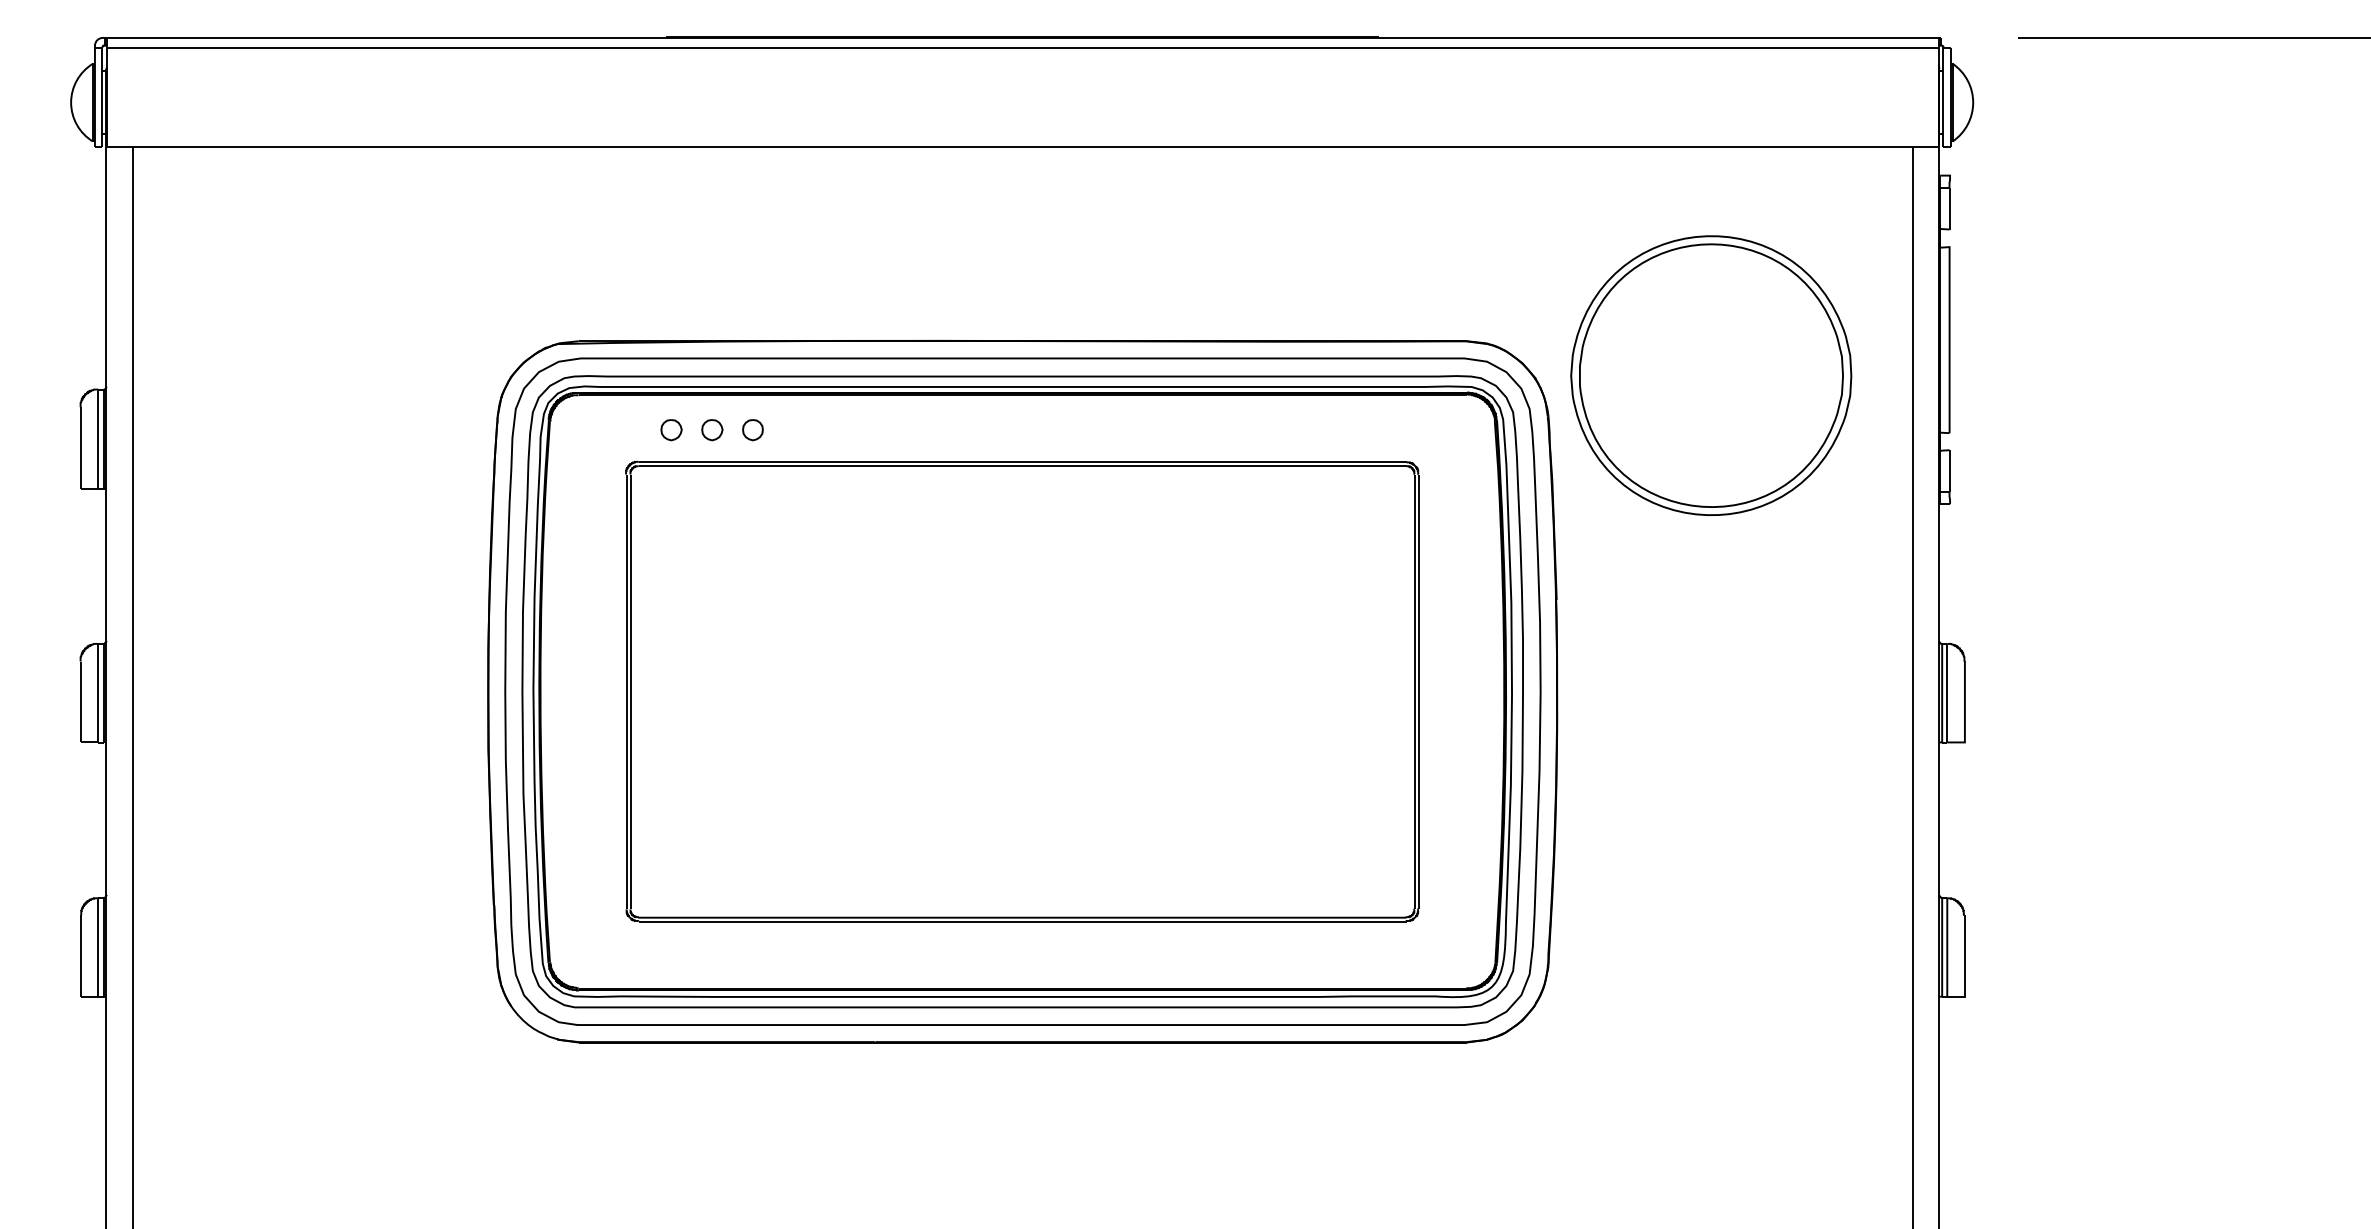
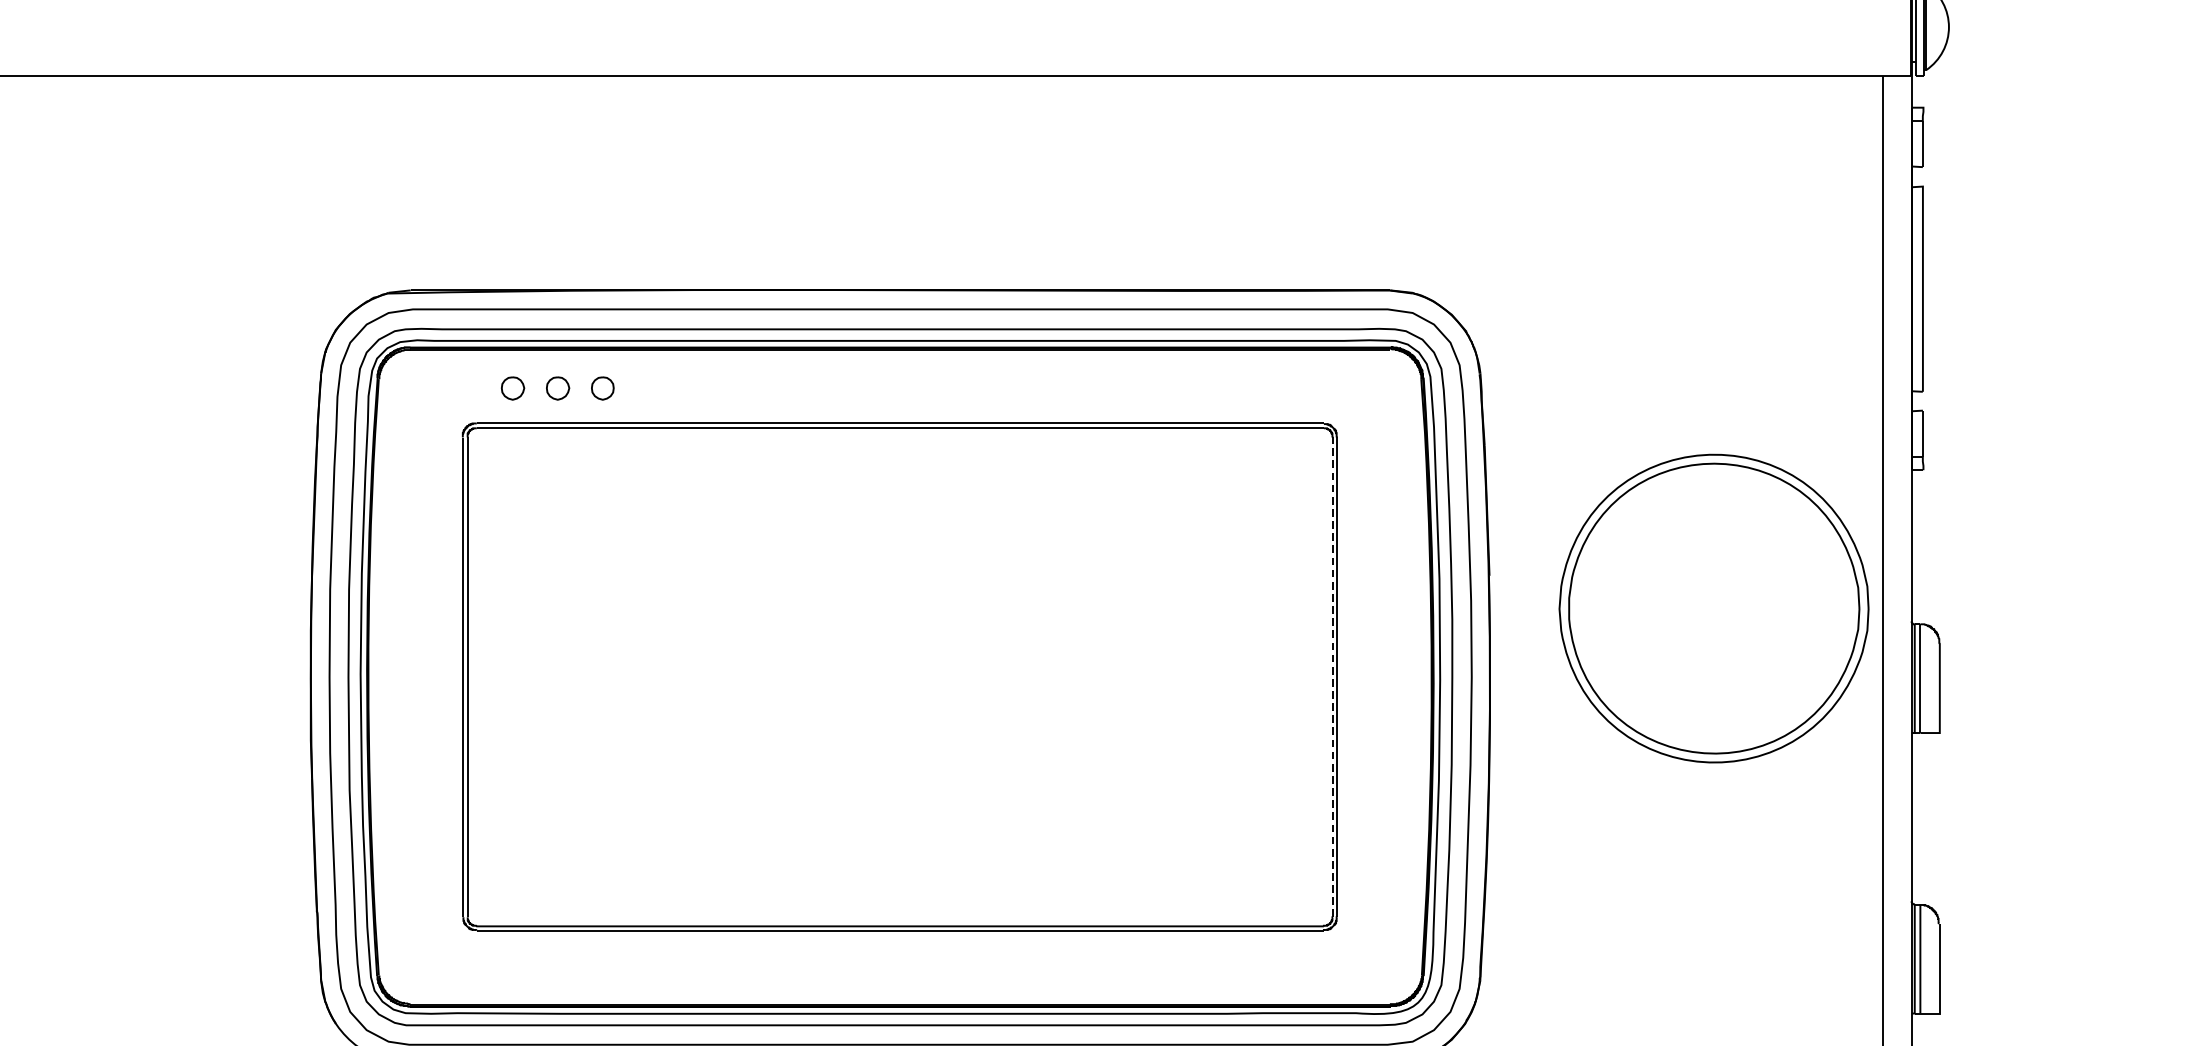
part: (1711, 375) -> (1714, 608), moved
line: (1414, 691) -> (1332, 676), solid -> dashed

